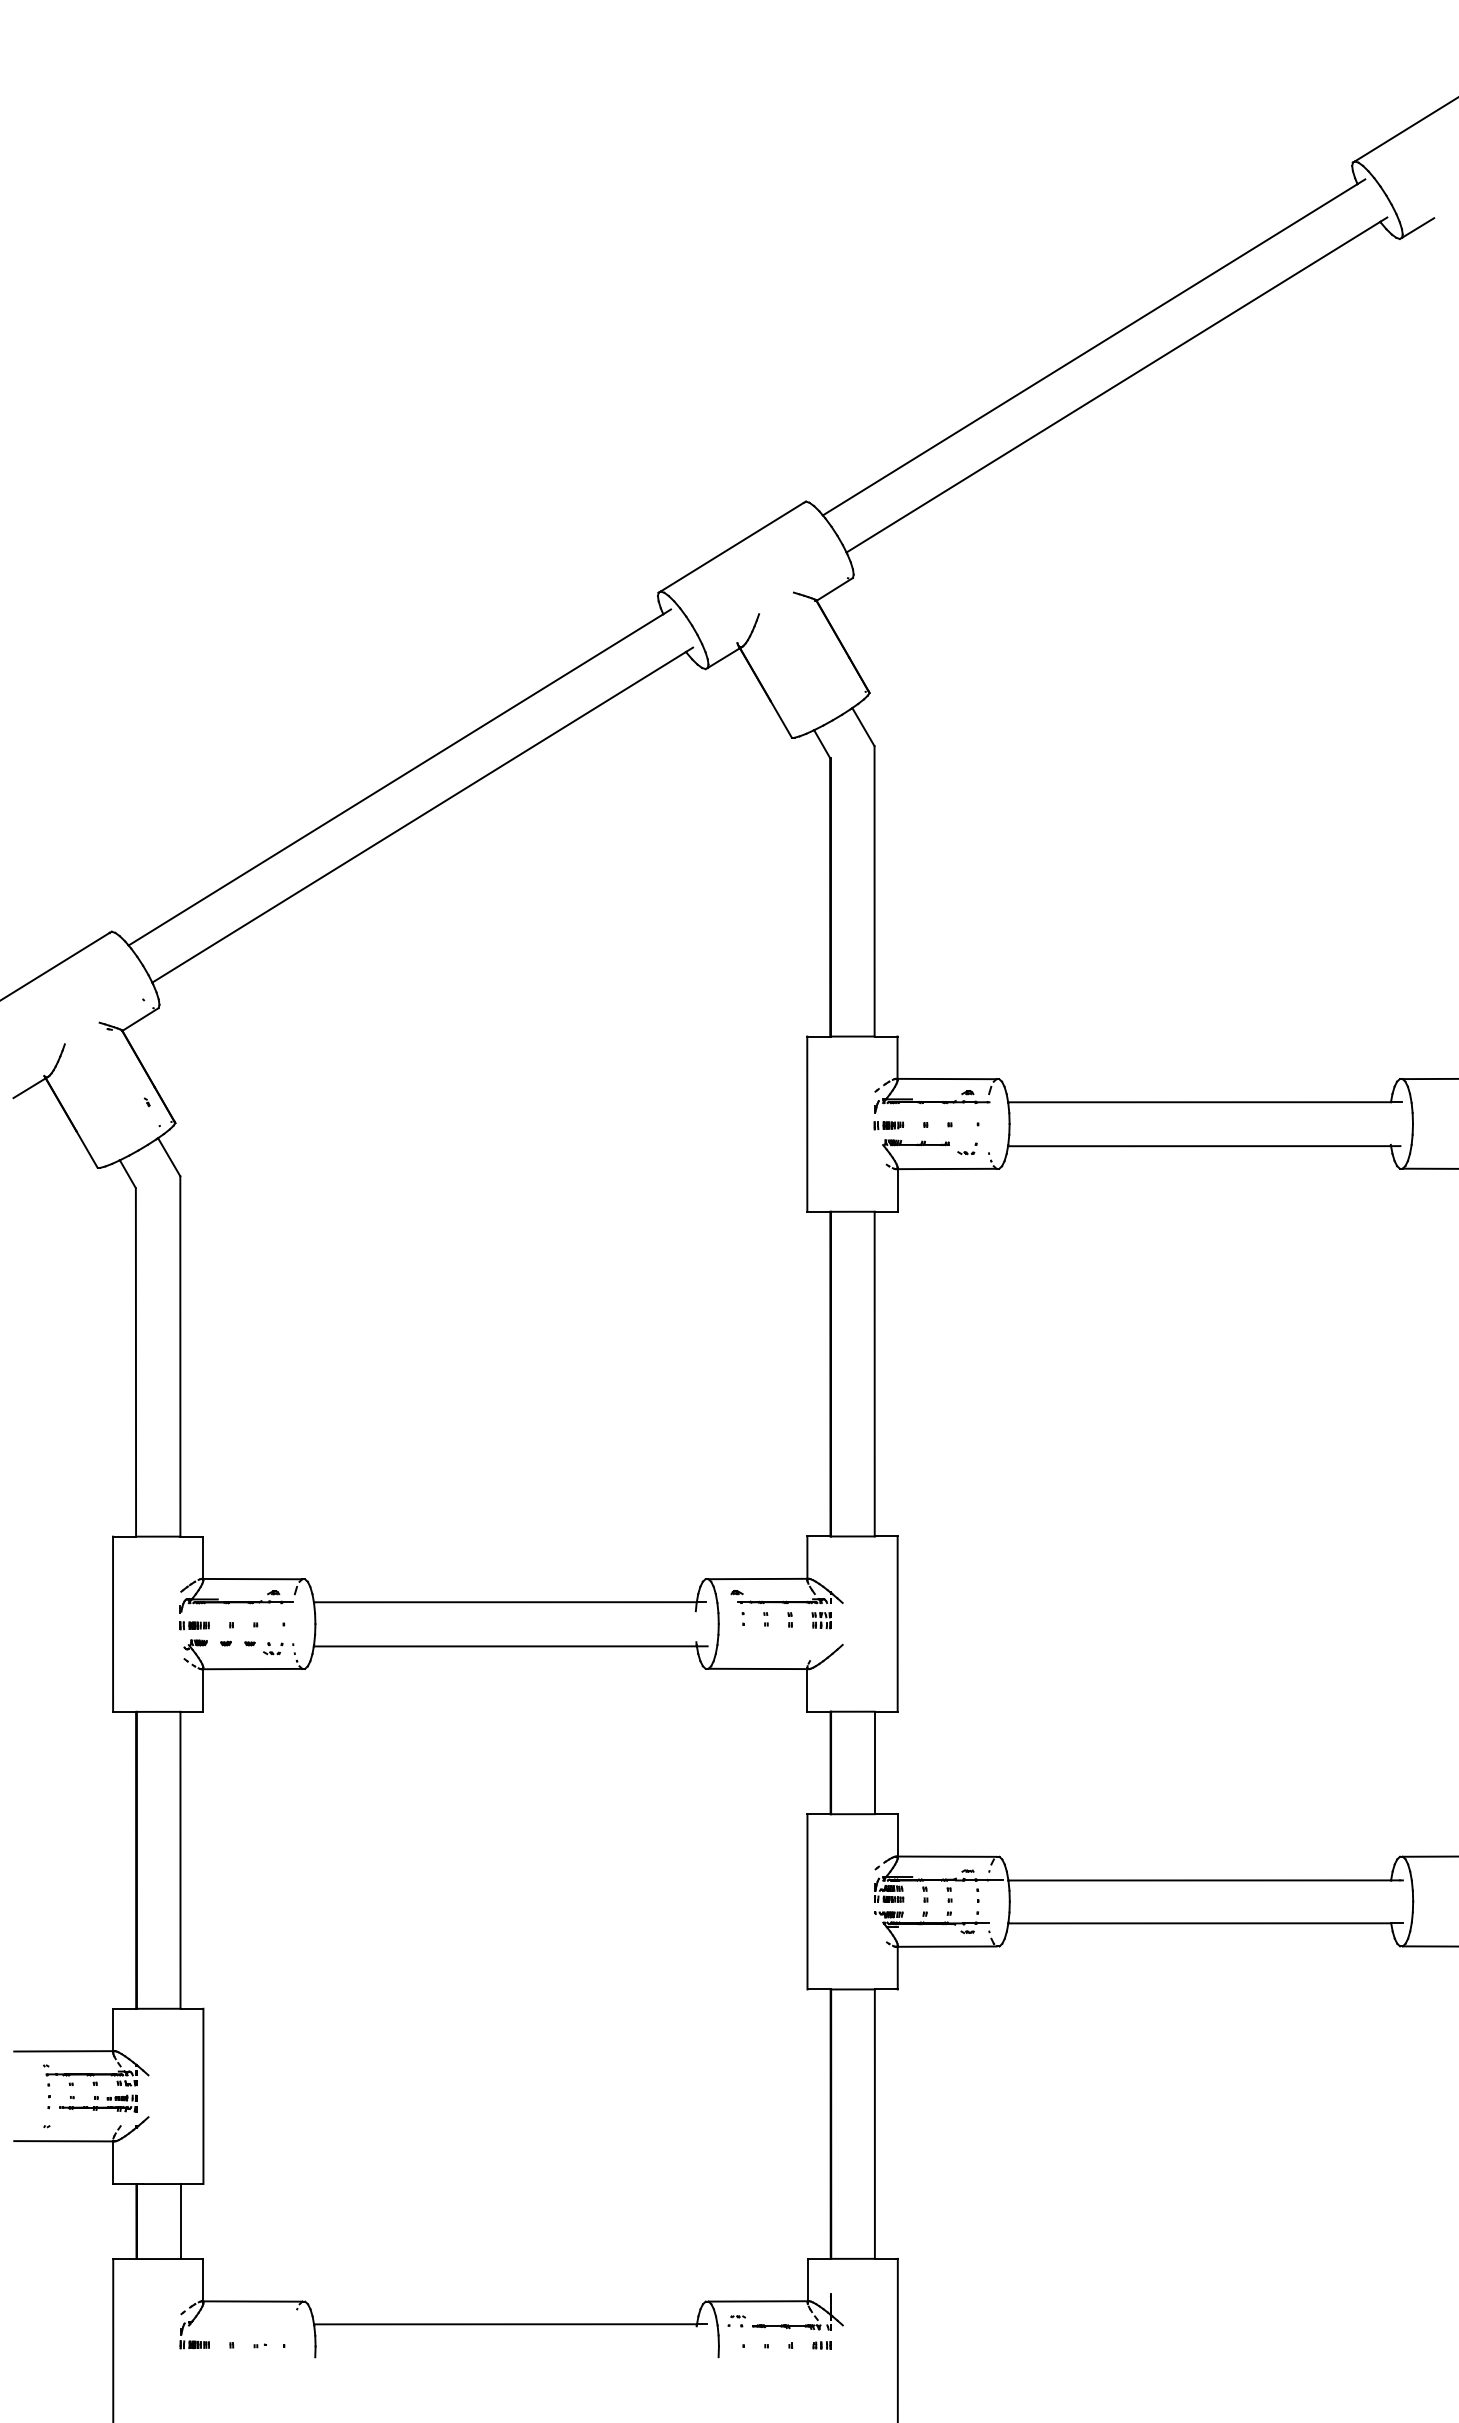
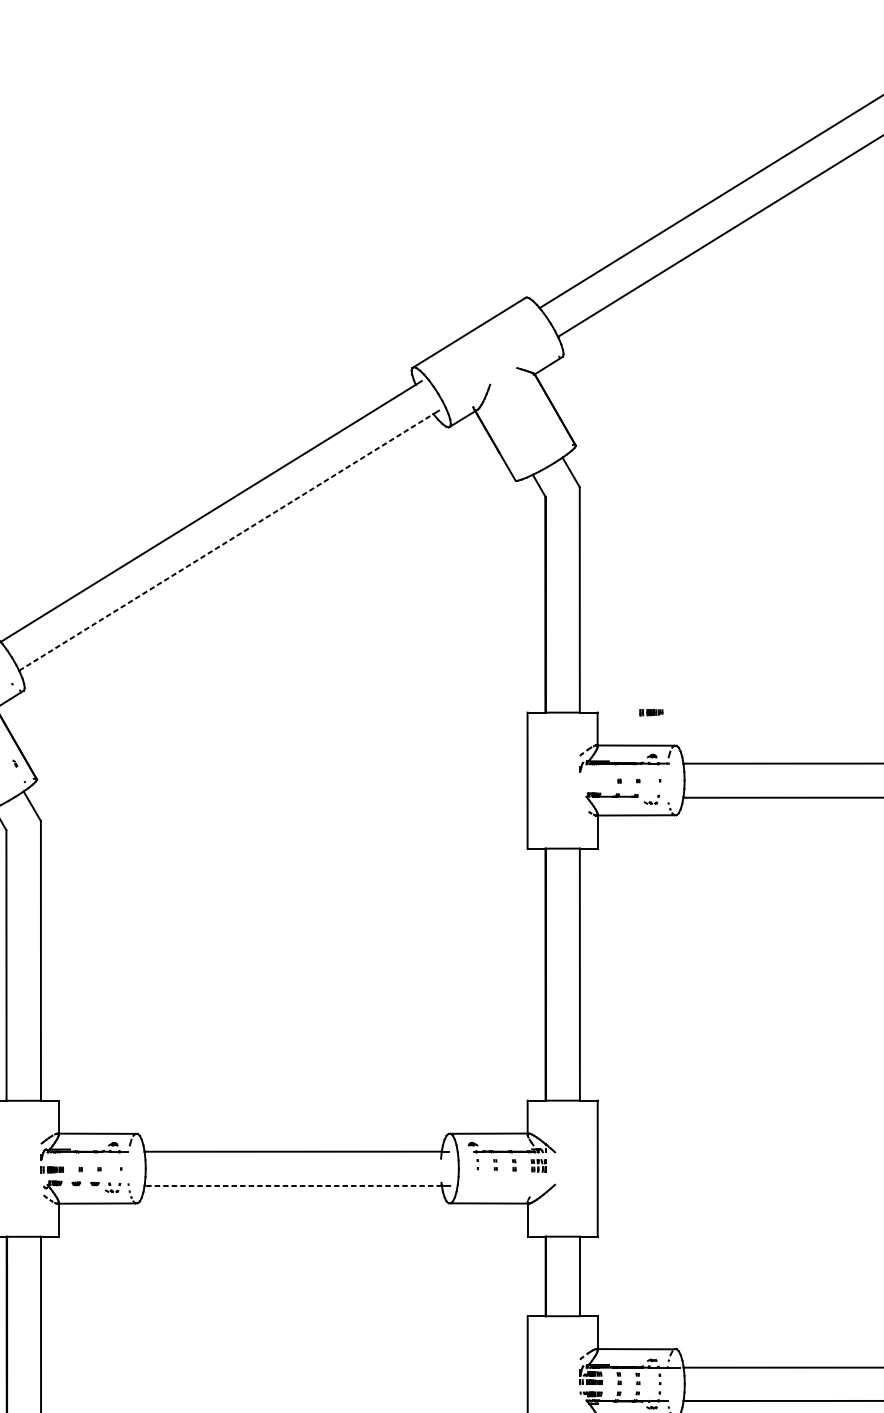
line: (419, 817) -> (226, 542), solid -> dashed
part: (888, 1125) -> (651, 712), moved
line: (505, 1646) -> (293, 1186), solid -> dashed

